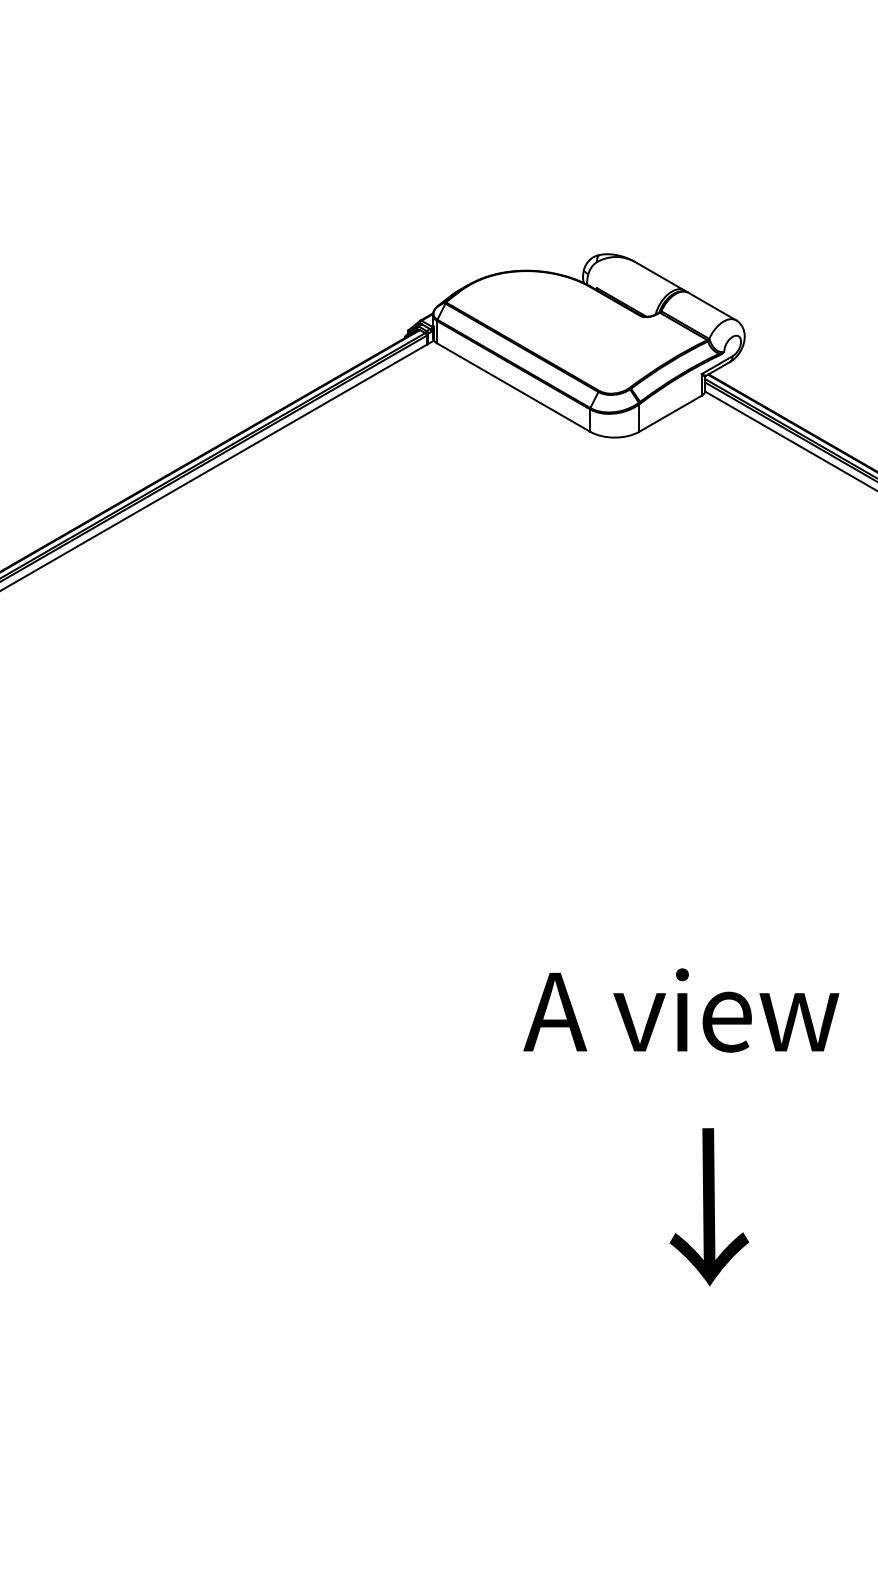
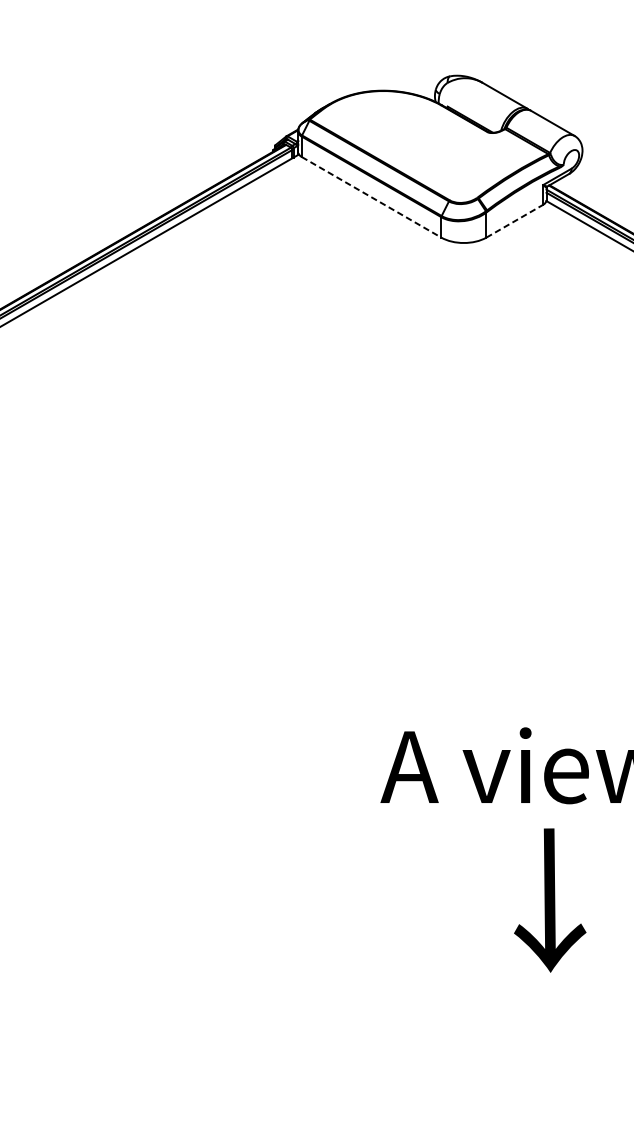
line: (514, 387) -> (372, 197), solid -> dashed
line: (670, 413) -> (514, 221), solid -> dashed
text: (709, 1207) -> (550, 900), moved

